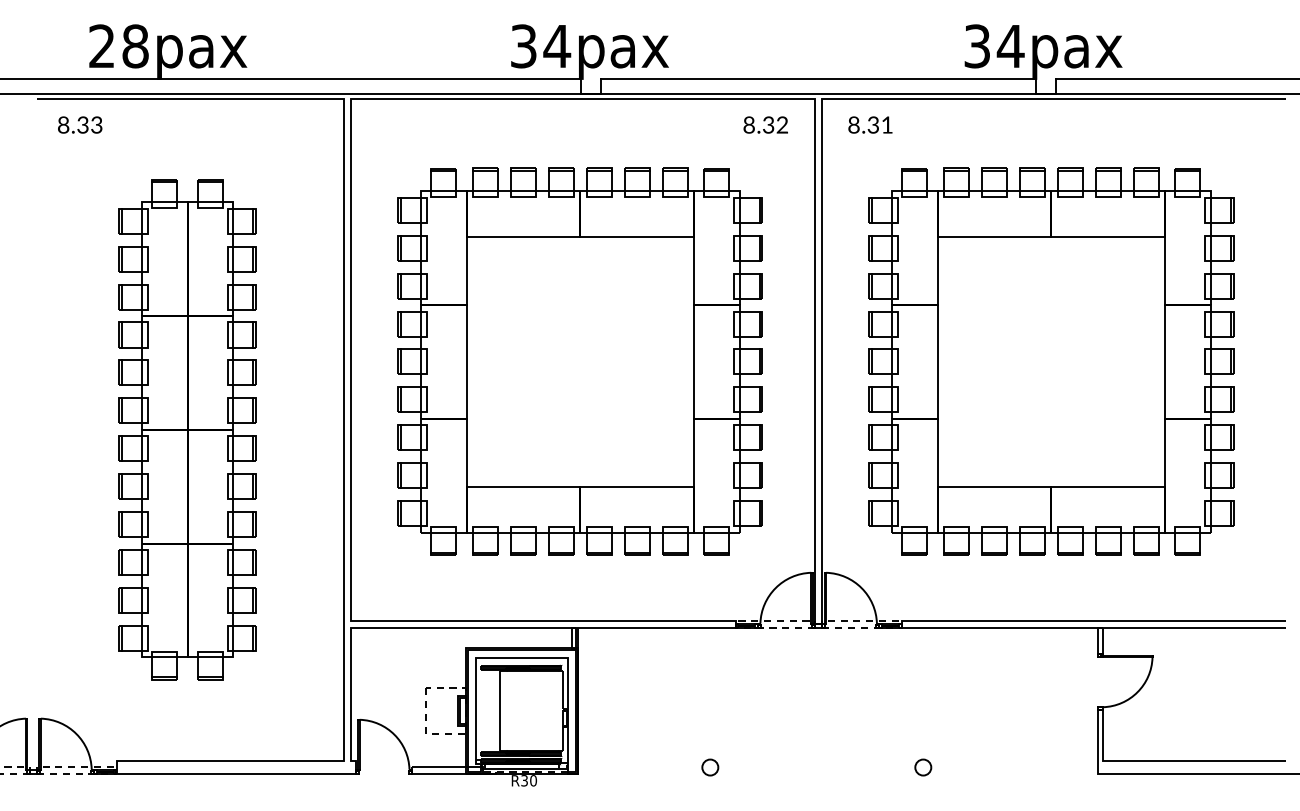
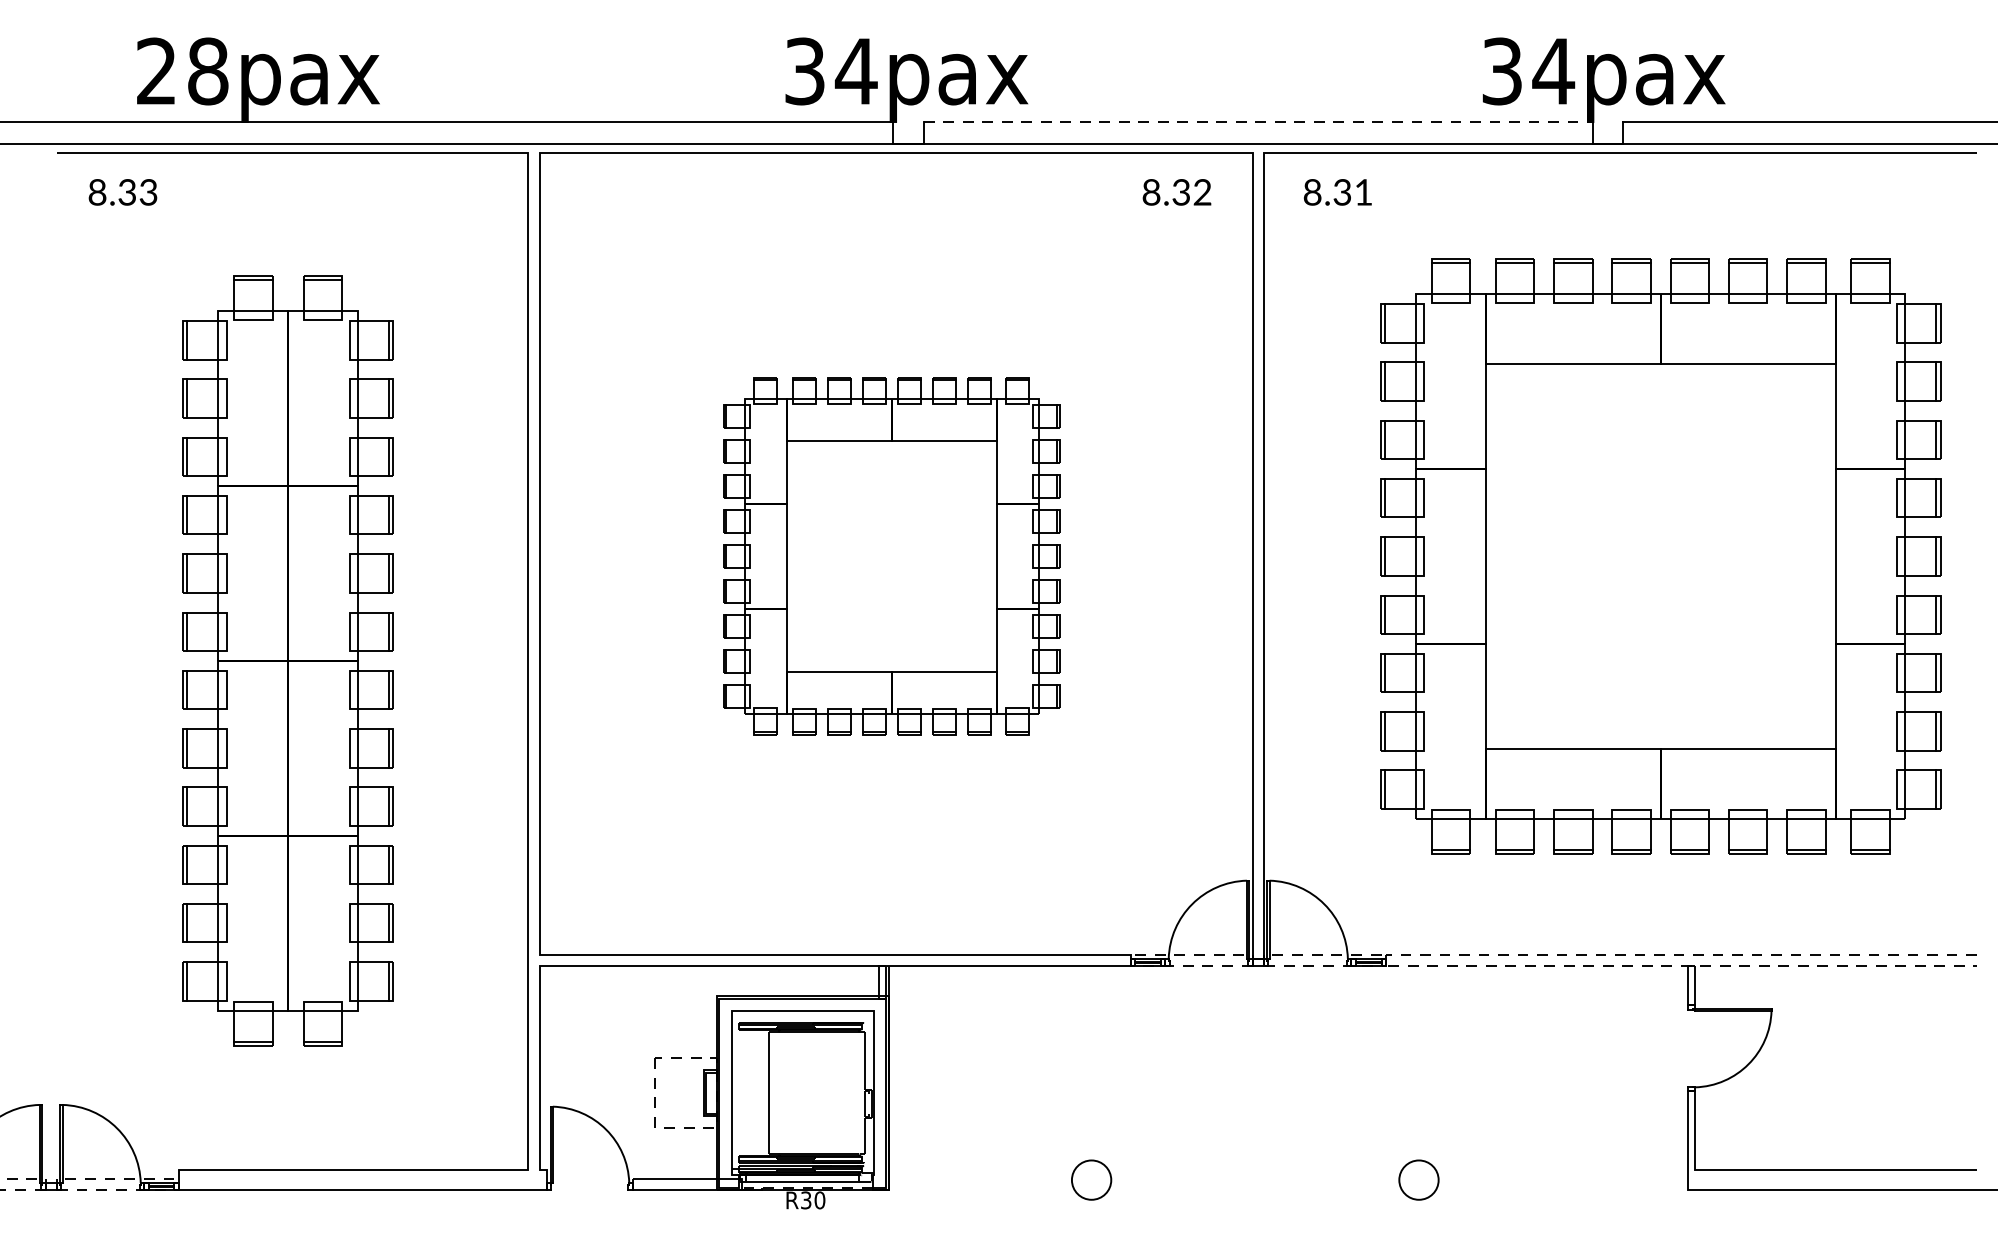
line: (818, 79) -> (1258, 122), solid -> dashed
part: (579, 361) -> (890, 555), size x0.6
part: (1051, 361) -> (1660, 555), moved
line: (901, 624) -> (1385, 960), solid -> dashed
circle: (710, 767) -> (1092, 1180), size x1.6
circle: (923, 767) -> (1419, 1180), size x1.6

